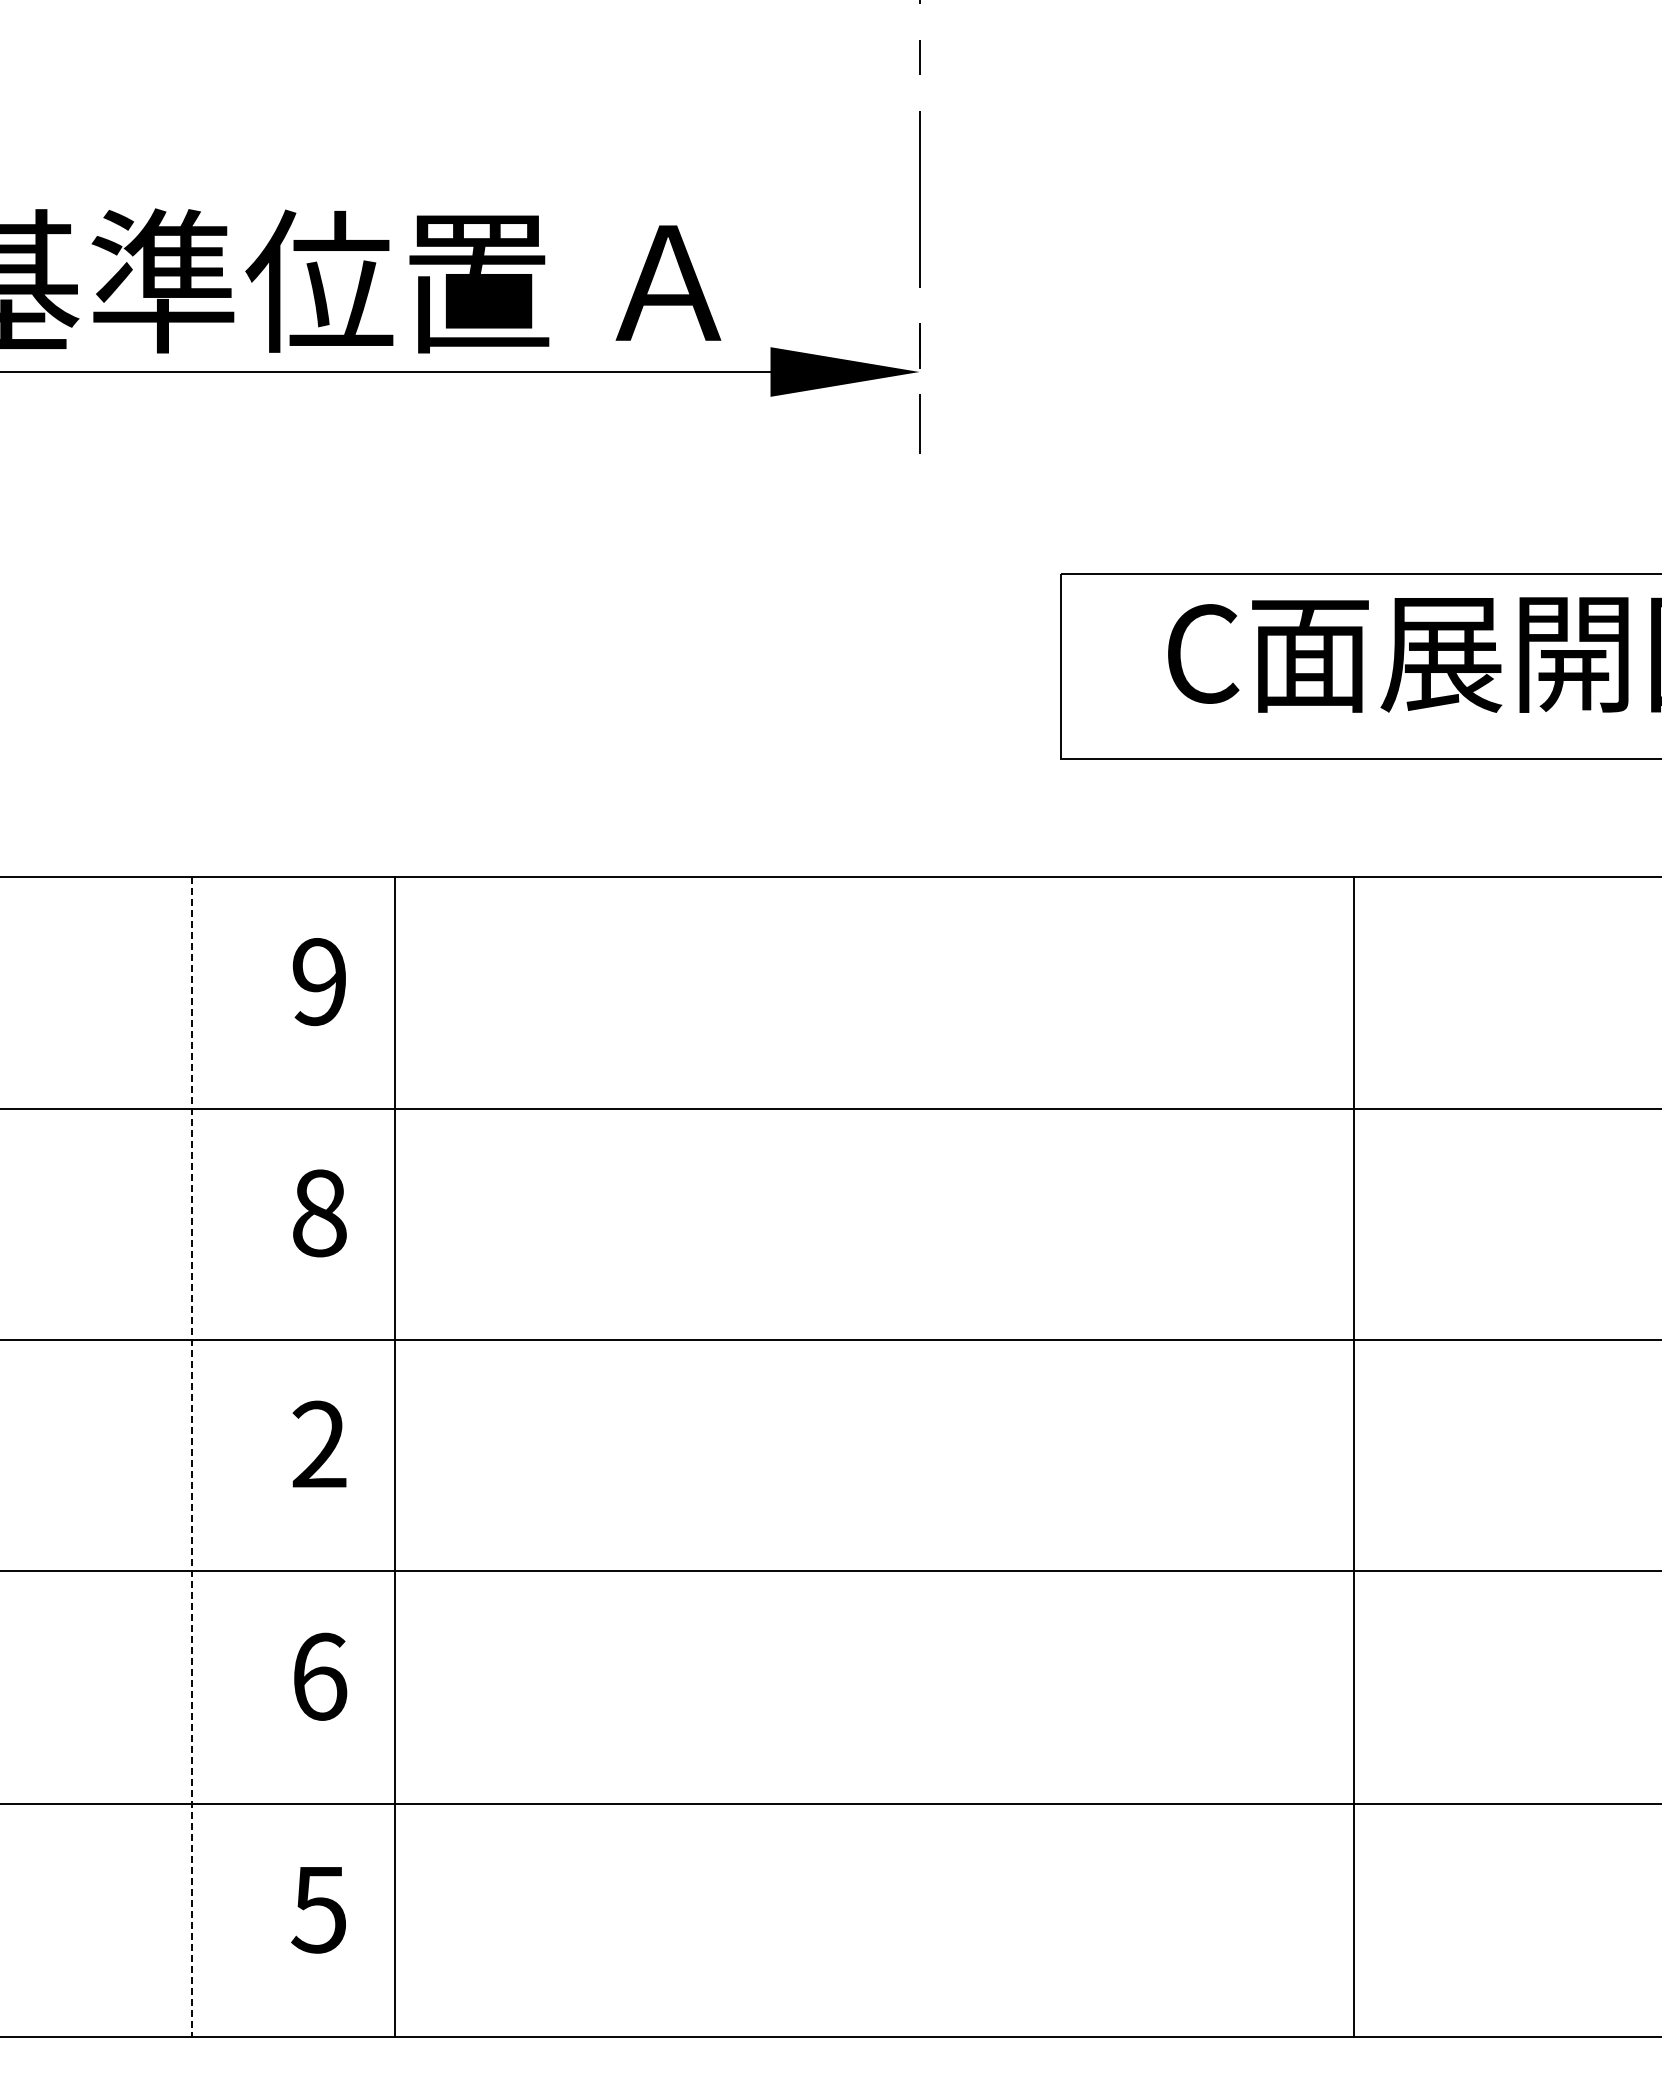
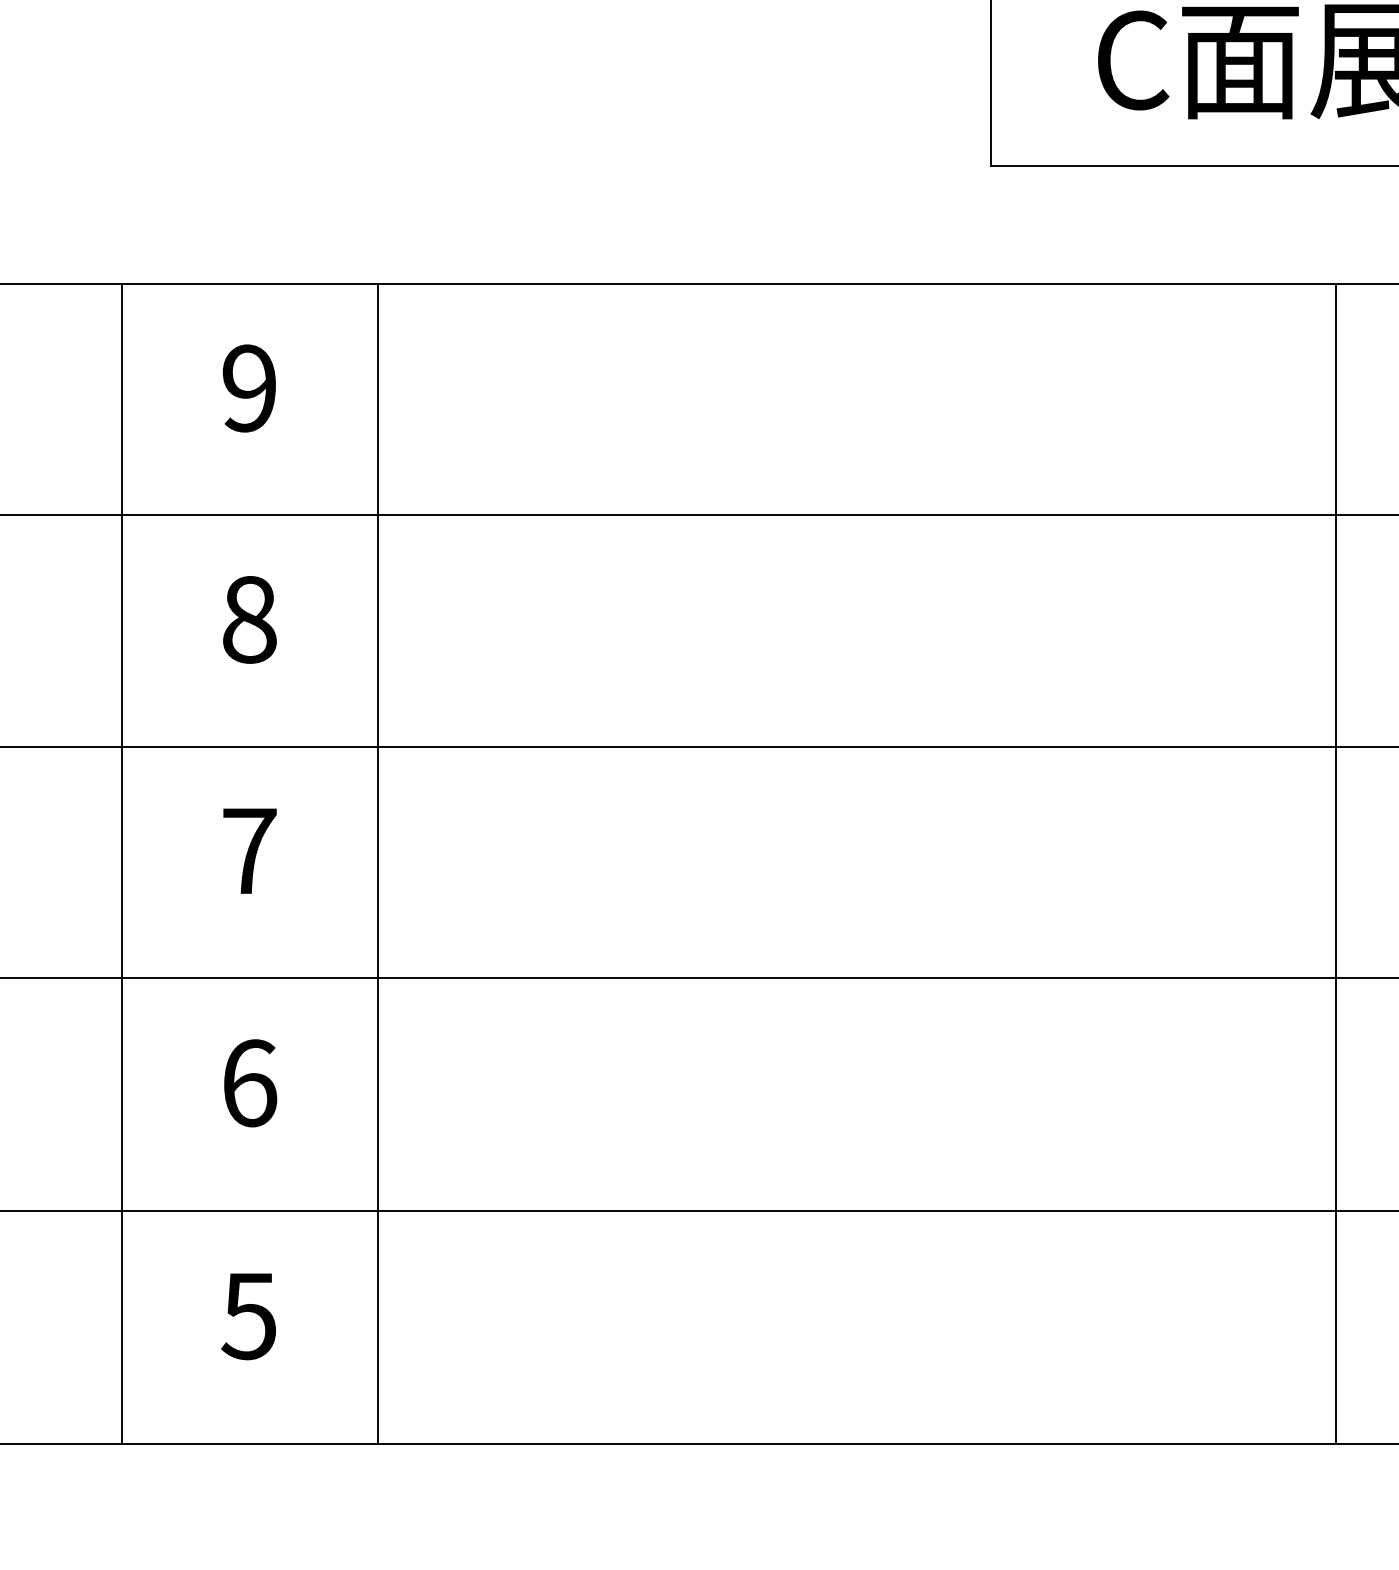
text: (319, 1443) -> (249, 850), 2 -> 7
line: (191, 1457) -> (121, 864), dashed -> solid
line: (395, 1457) -> (378, 864), moved
line: (1354, 1457) -> (1336, 864), moved

